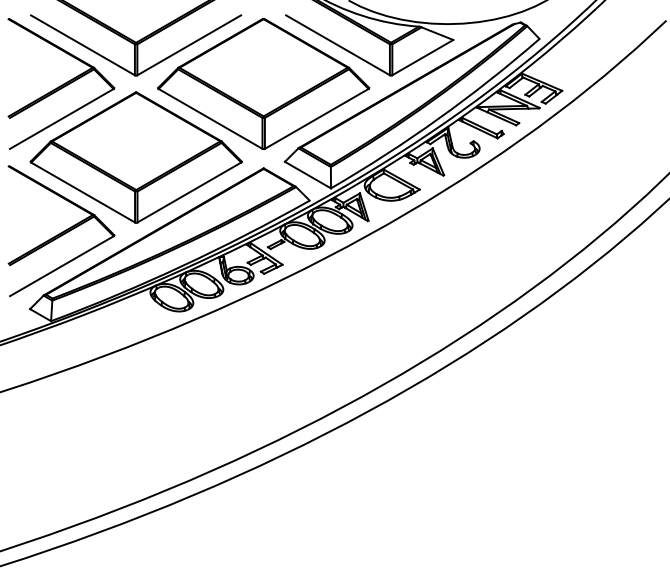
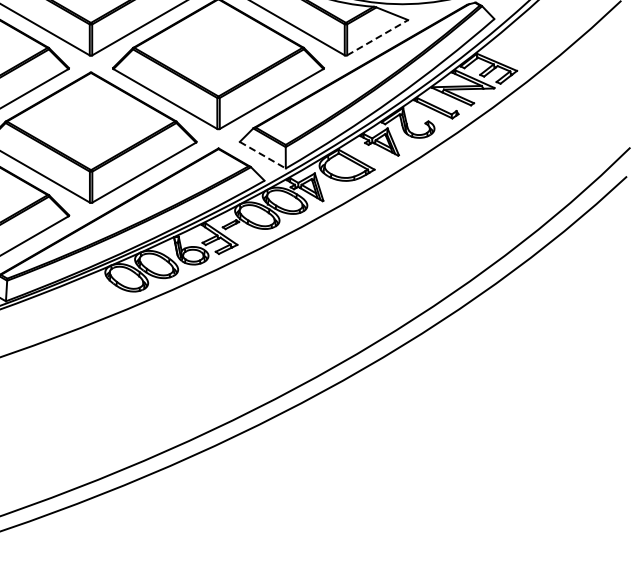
line: (423, 57) -> (378, 37), solid -> dashed
line: (307, 175) -> (262, 155), solid -> dashed

